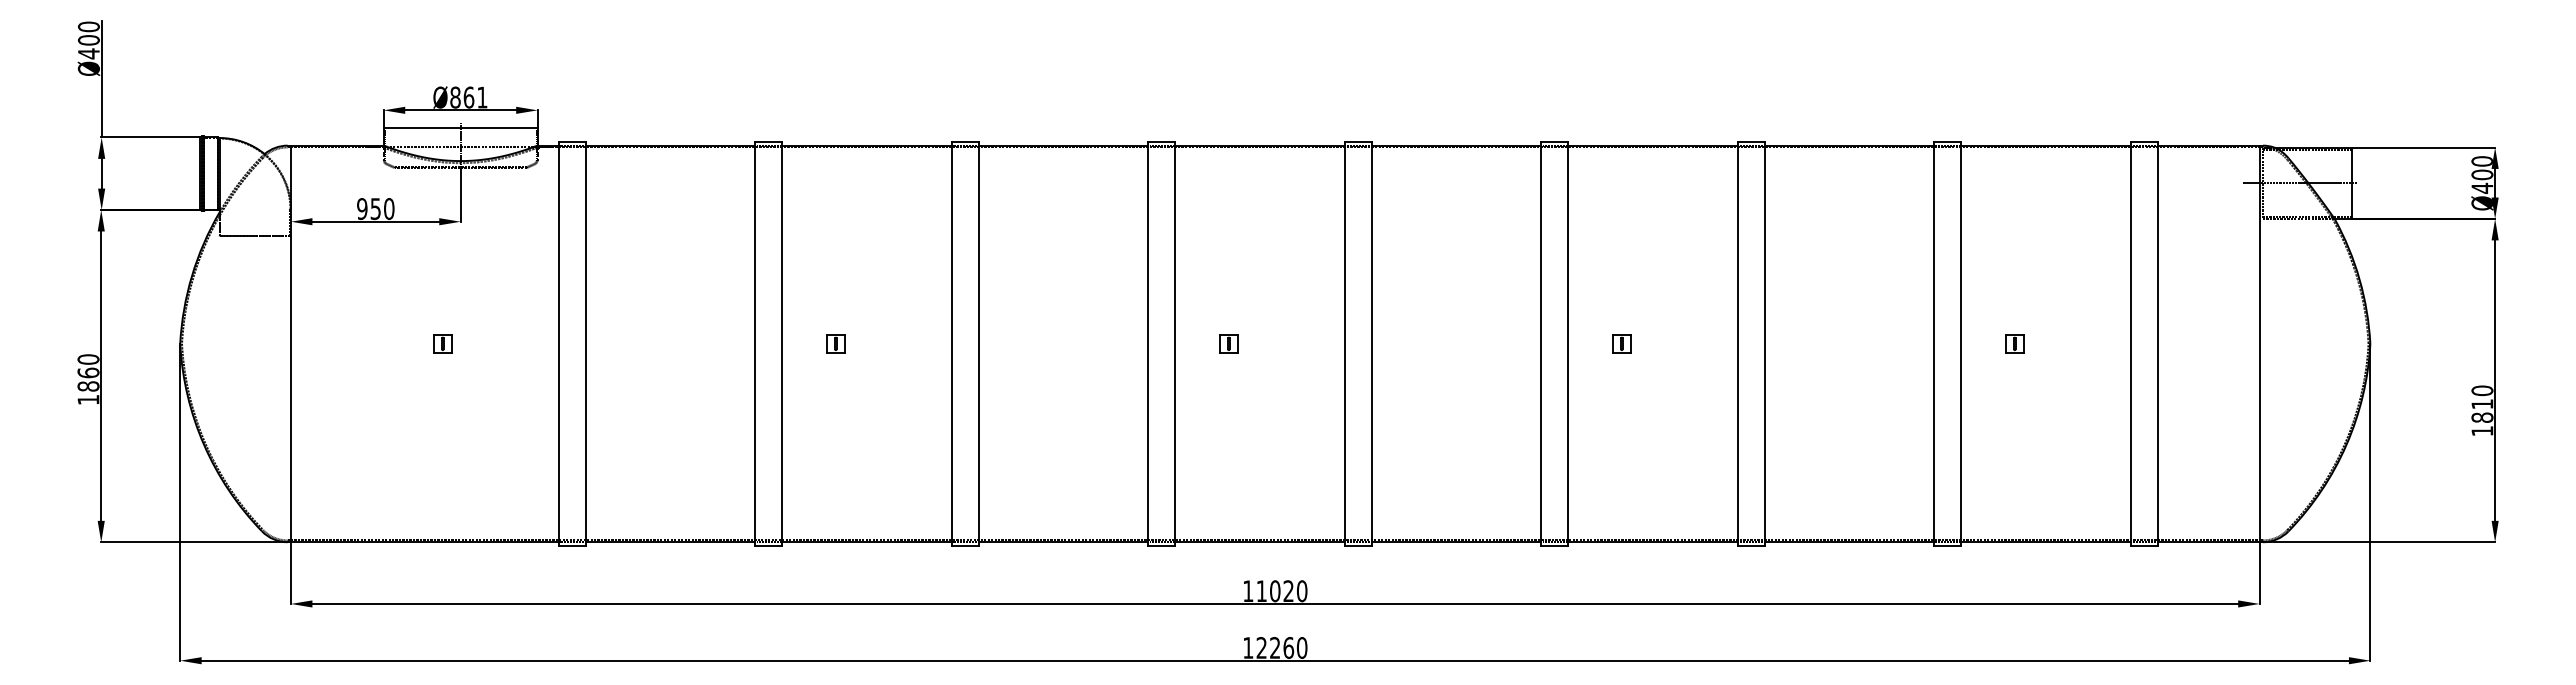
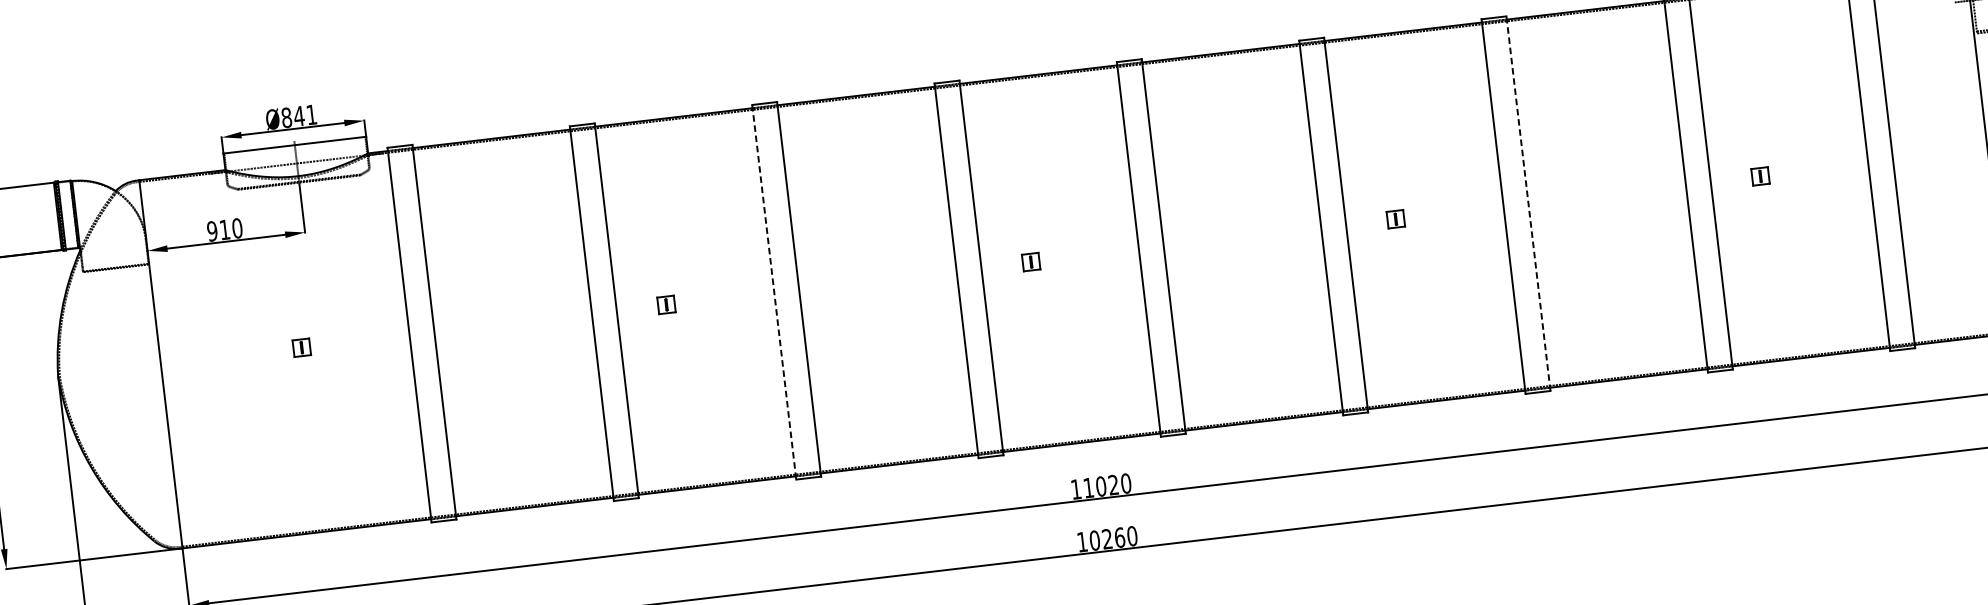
text: (468, 97) -> (298, 116), Ø861 -> Ø841
text: (375, 209) -> (224, 230), 950 -> 910
line: (951, 343) -> (773, 291), solid -> dashed
line: (1764, 343) -> (1528, 203), solid -> dashed
text: (1261, 647) -> (1094, 540), 12260 -> 10260

